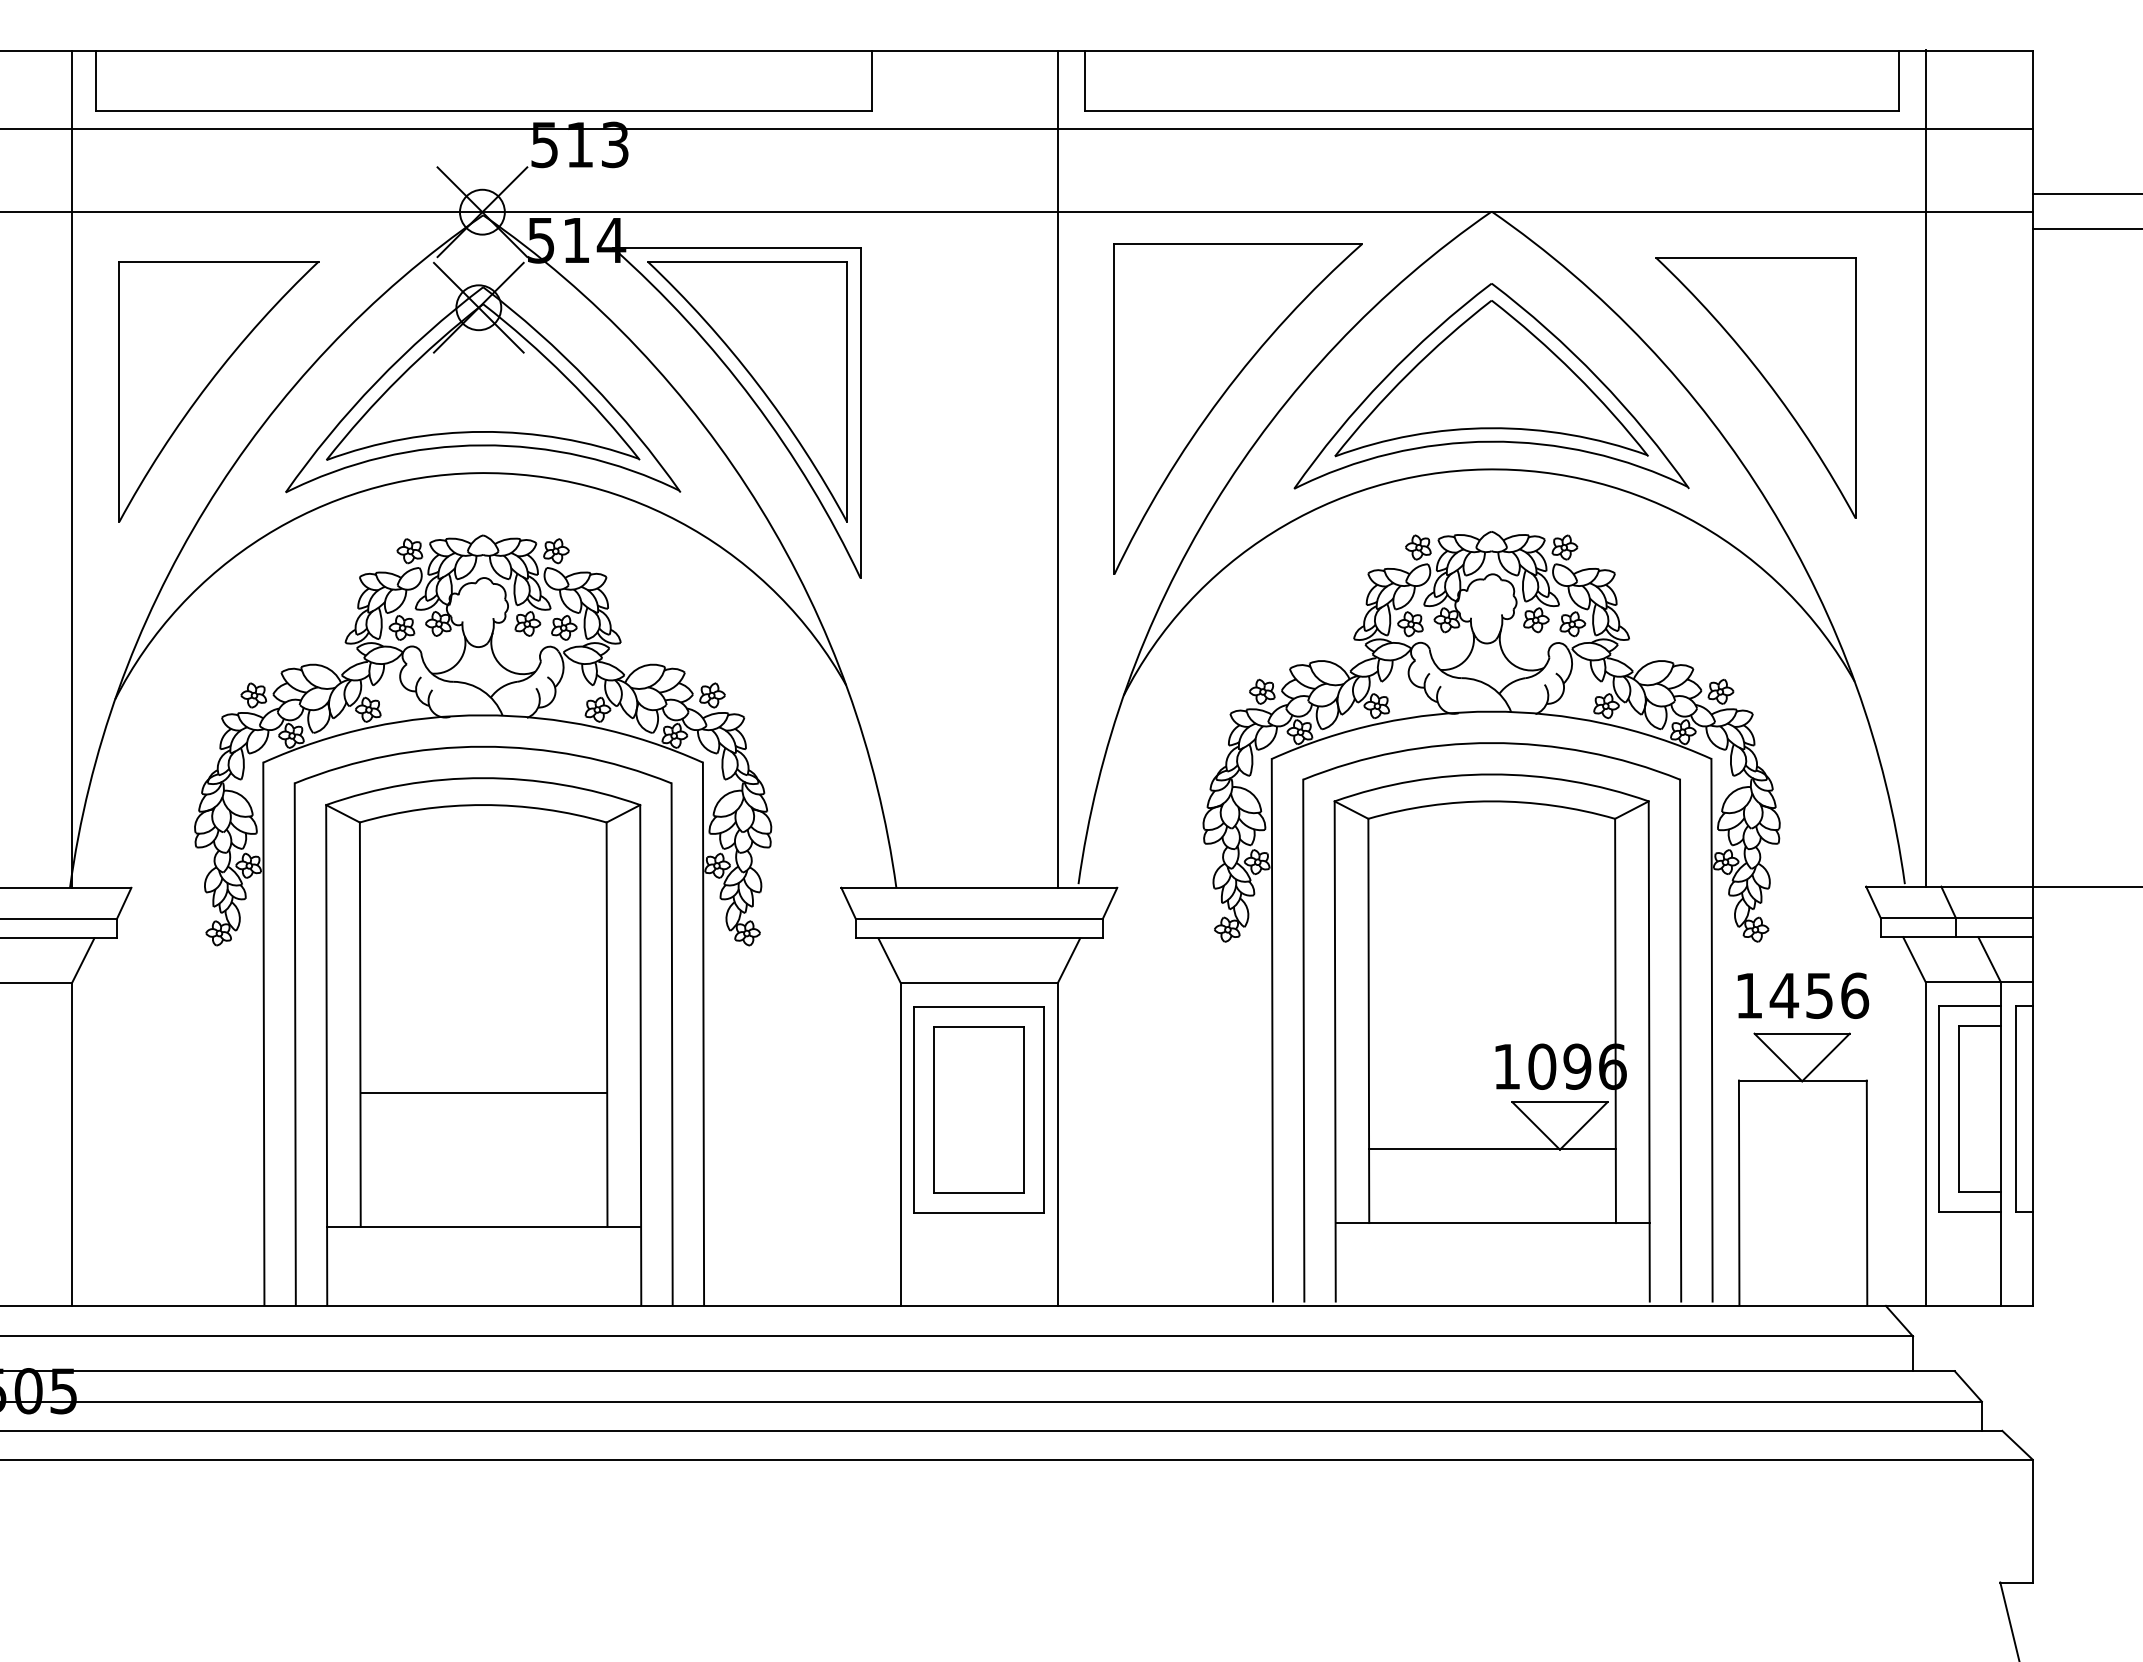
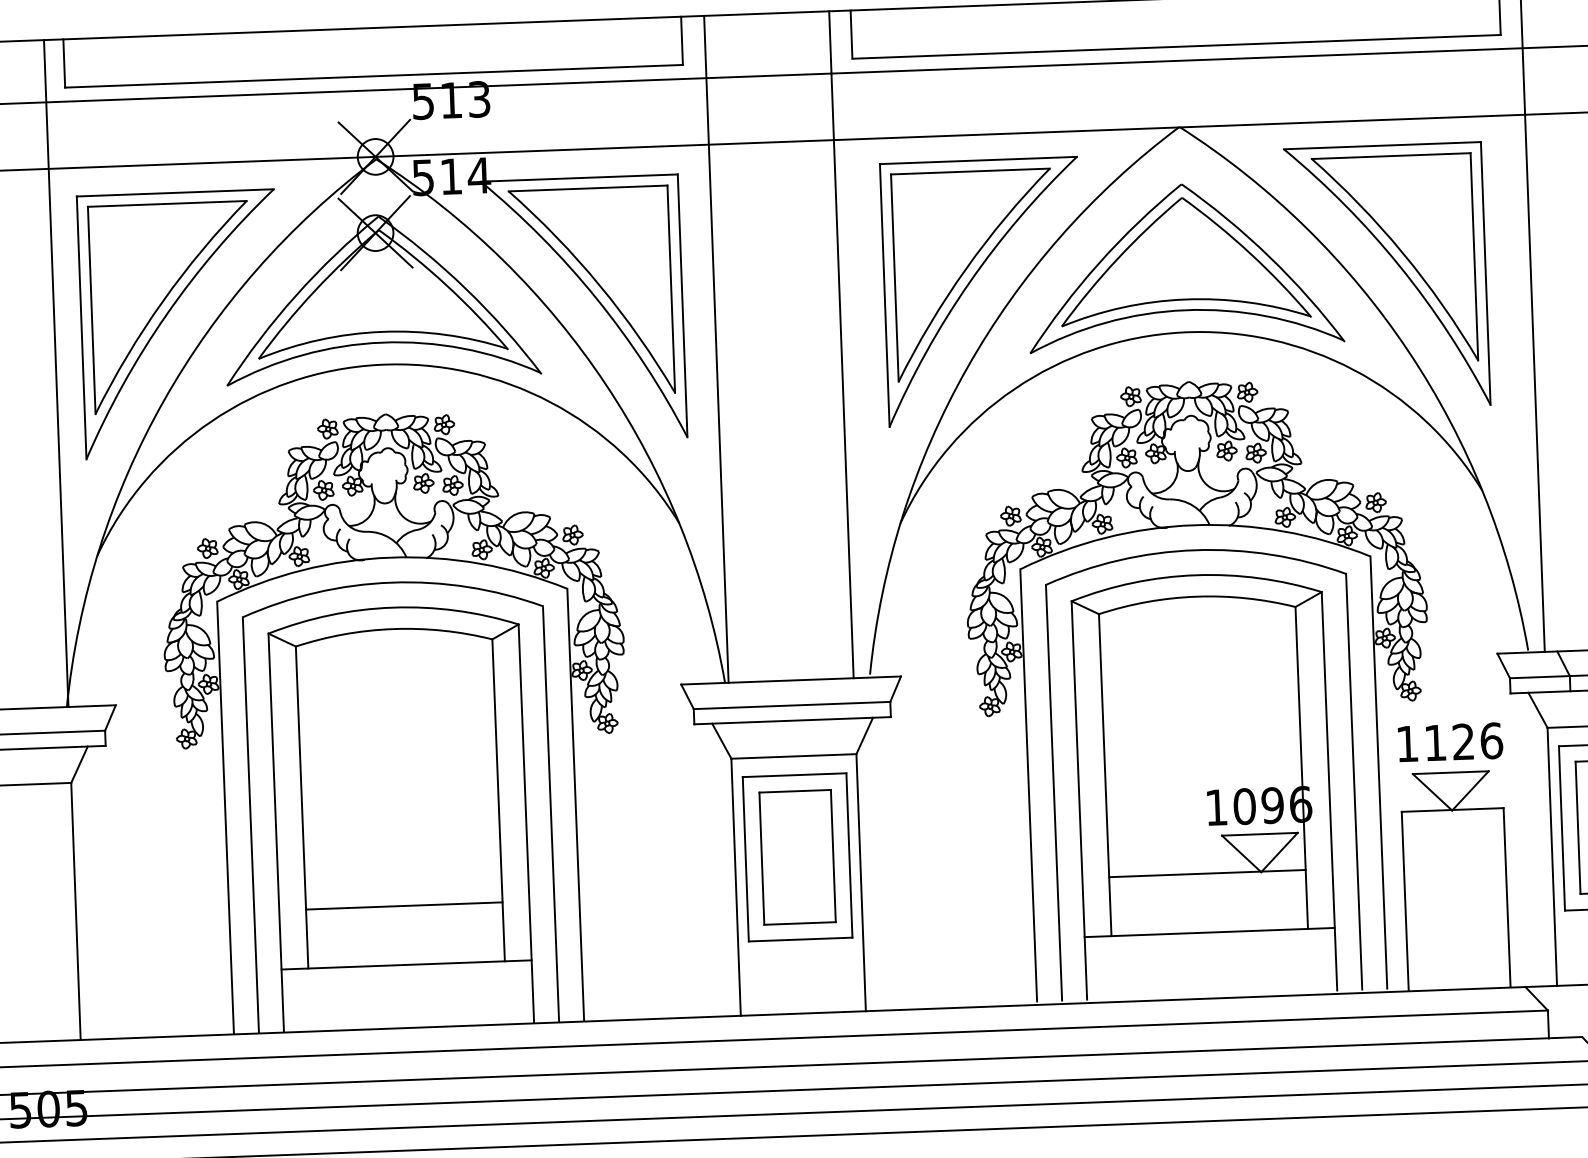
part: (1219, 379) -> (967, 268), added
part: (1761, 398) -> (1399, 267), added
part: (215, 399) -> (168, 313), added
line: (900, 468) -> (716, 348), added
text: (1800, 995) -> (1448, 742), 1456 -> 1126
line: (483, 1092) -> (403, 905), moved

